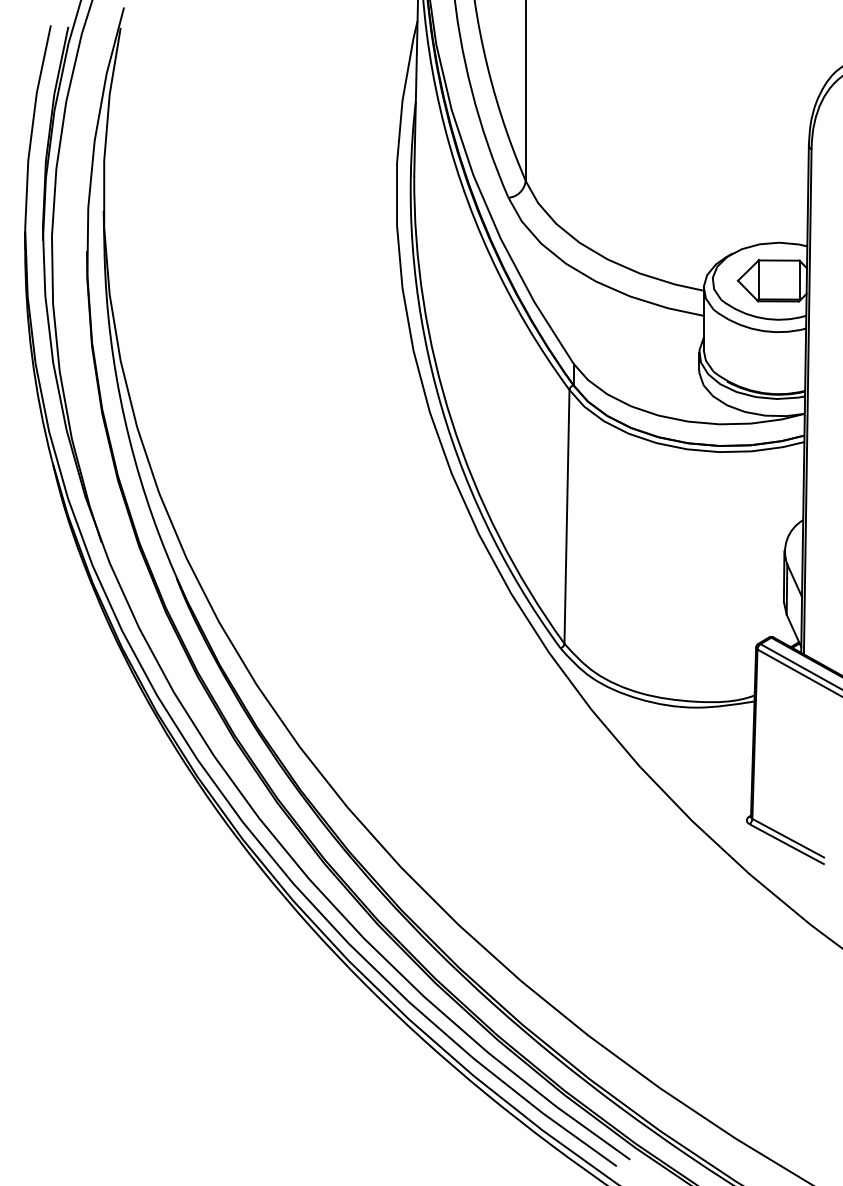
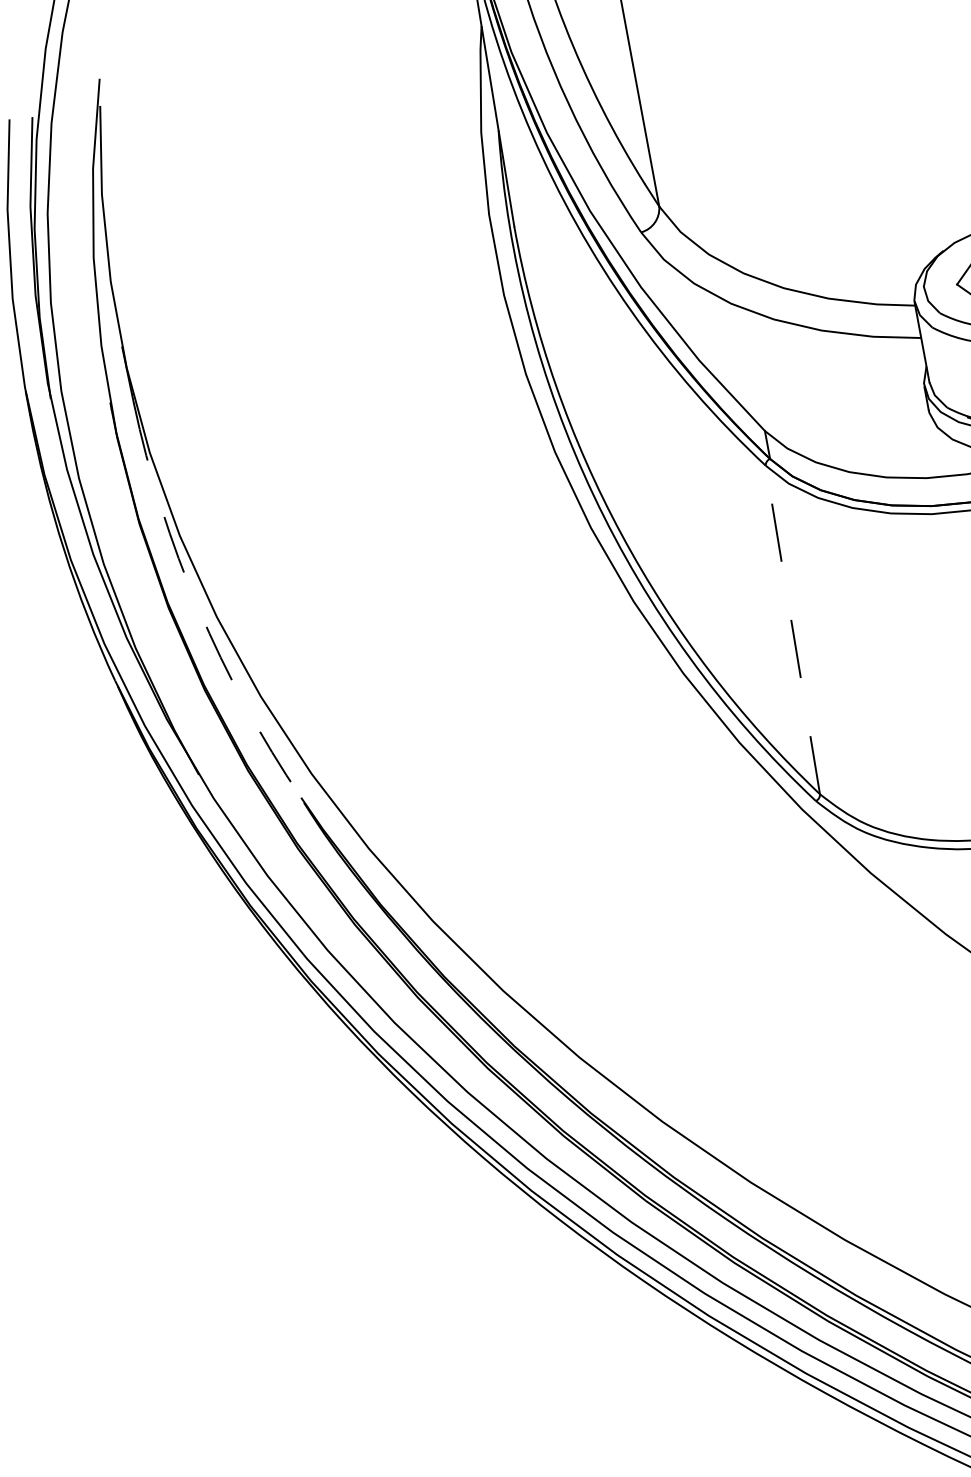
arc: (124, 418) -> (198, 608), solid -> dashed
line: (566, 516) -> (792, 629), solid -> dashed

